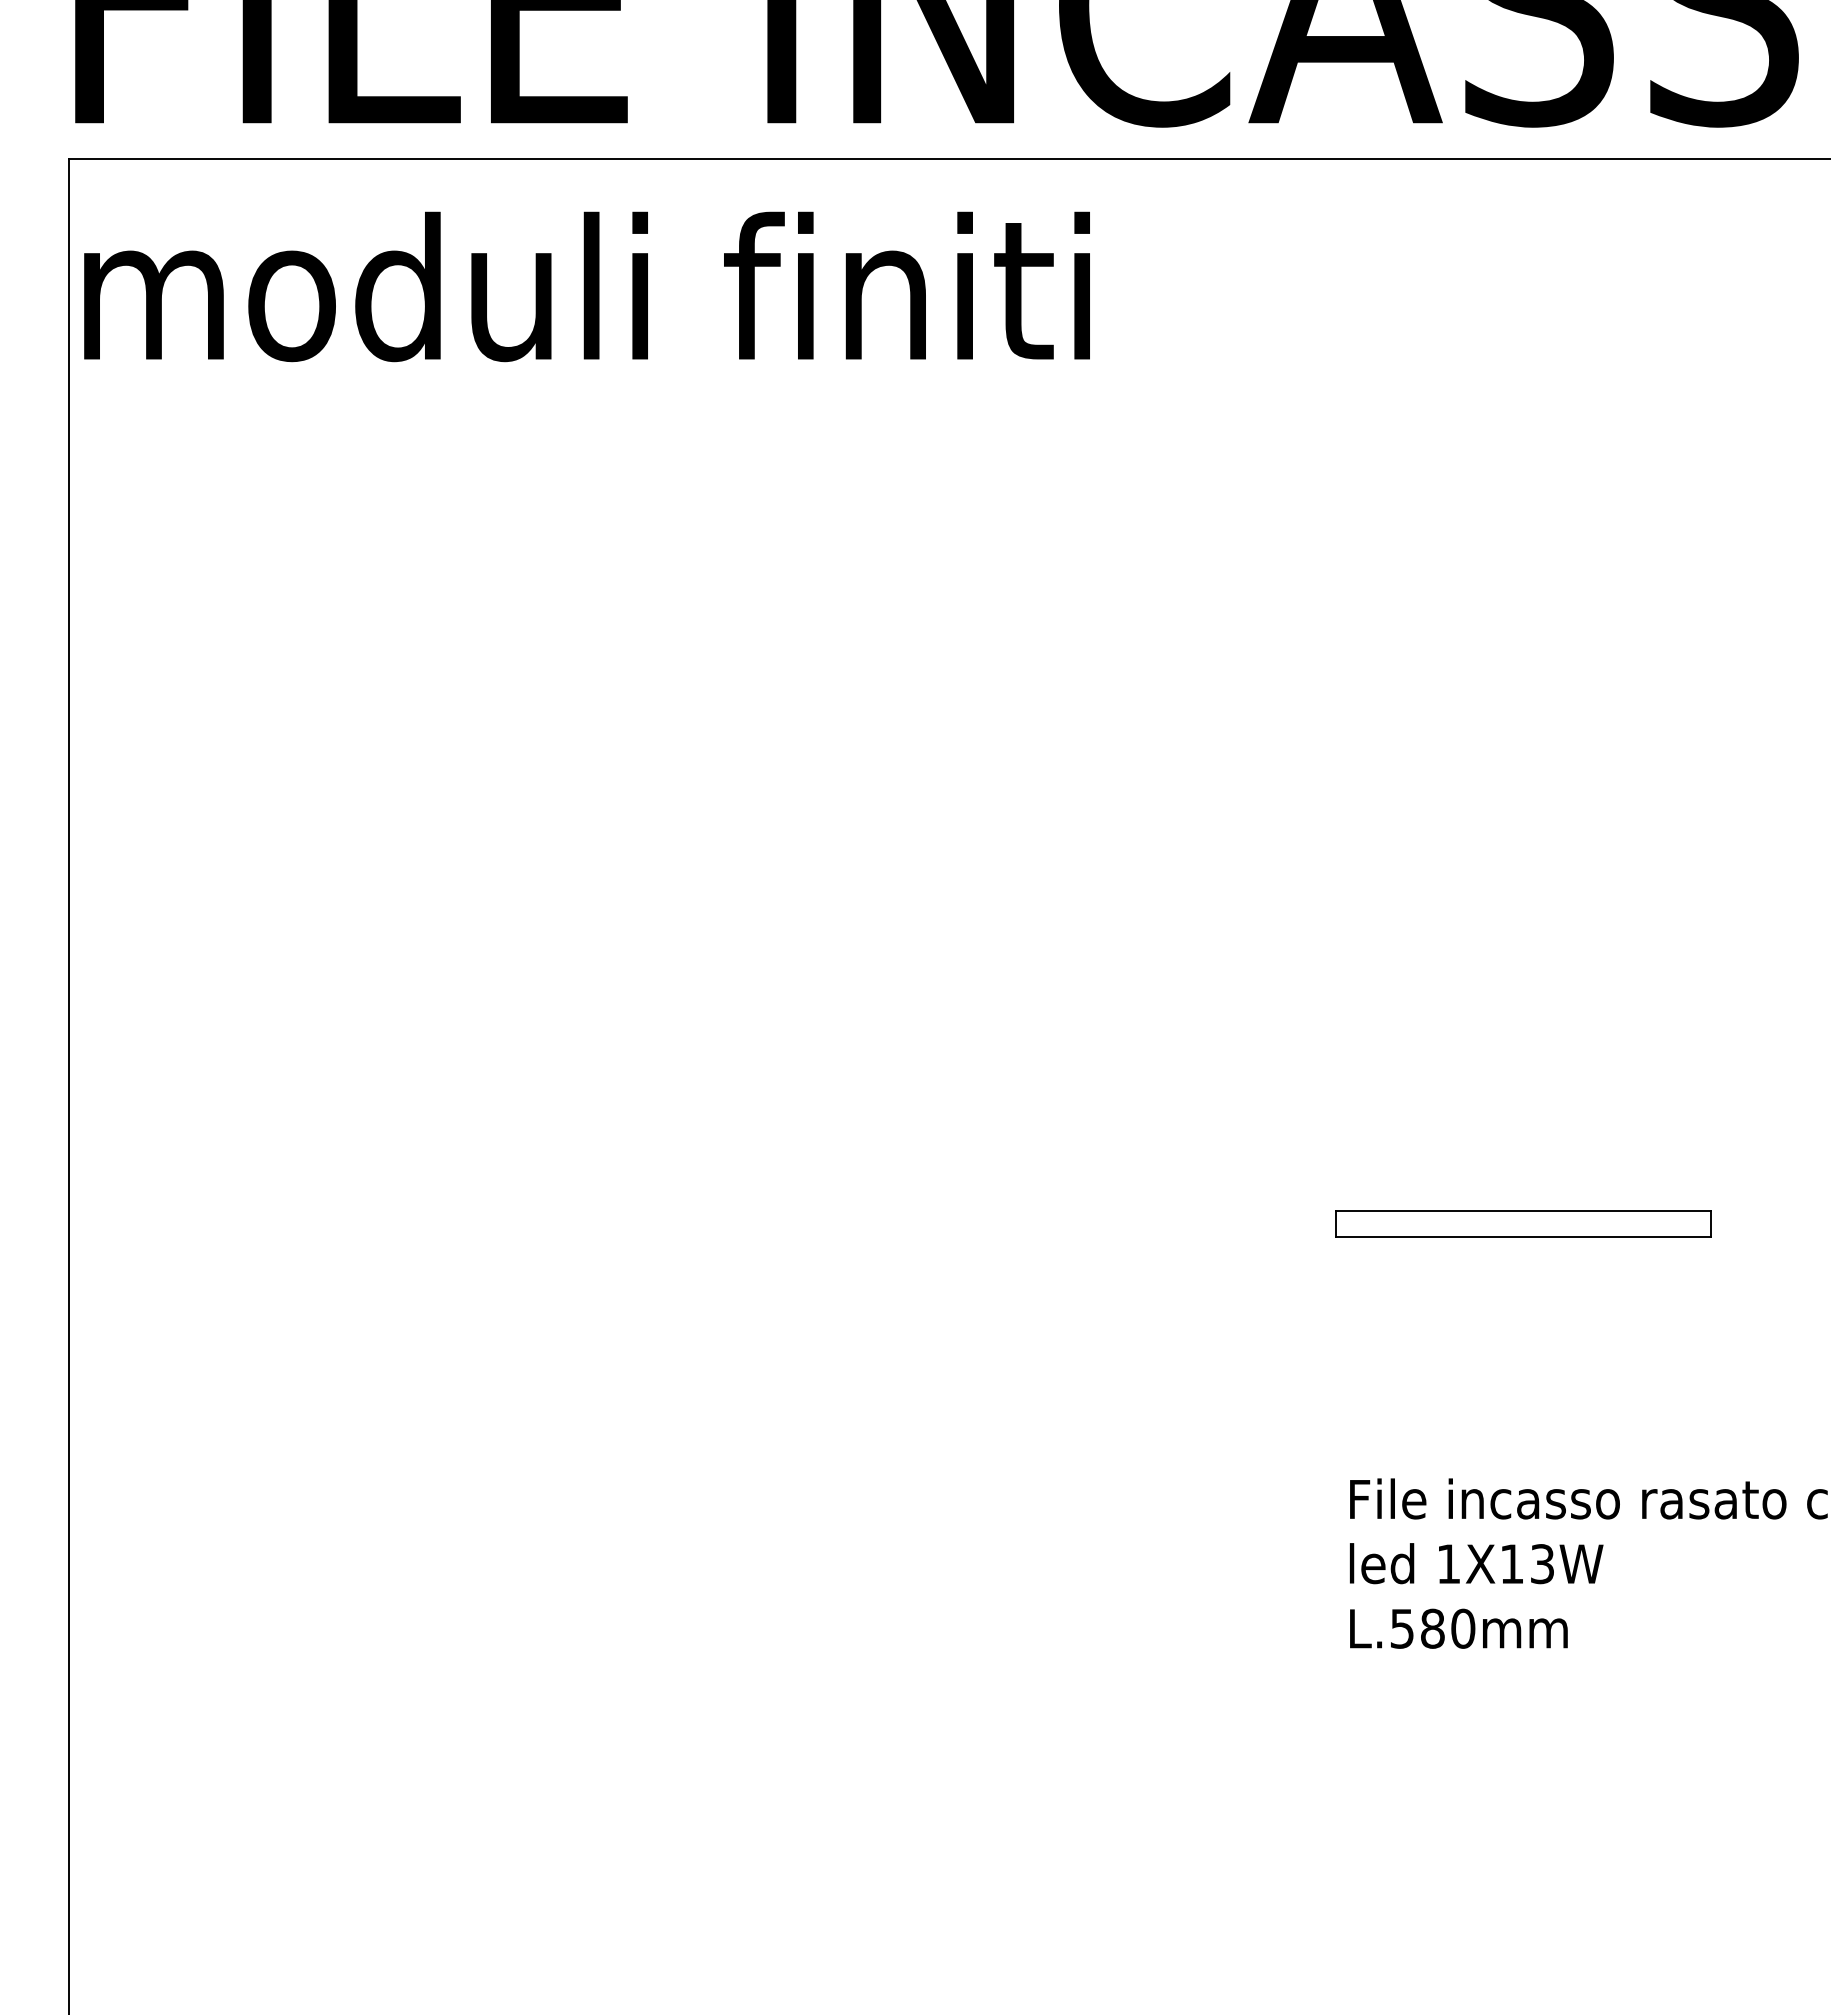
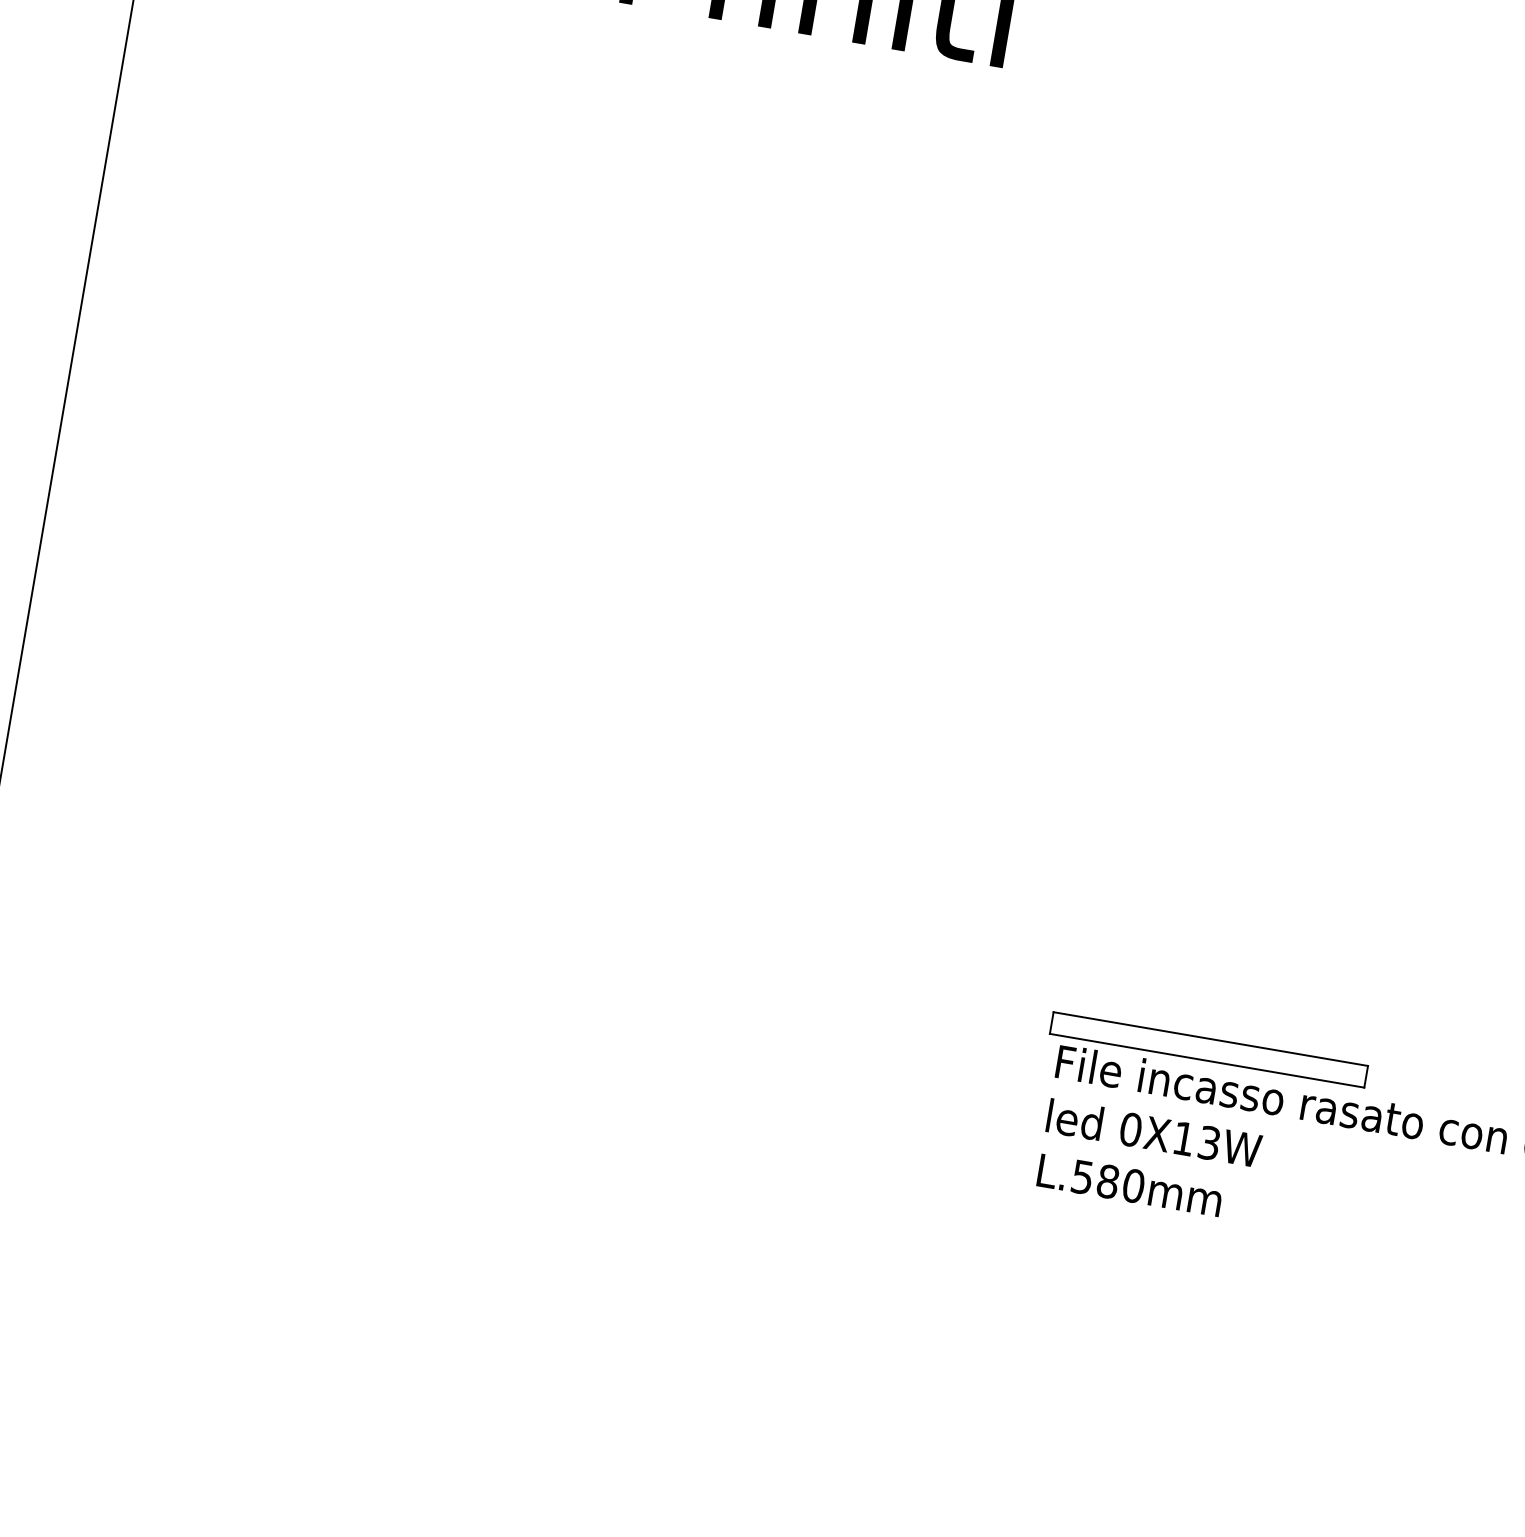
part: (1523, 1223) -> (1209, 1049), moved
text: (1448, 1564) -> (1130, 1130), 1X13W -> 0X13W

